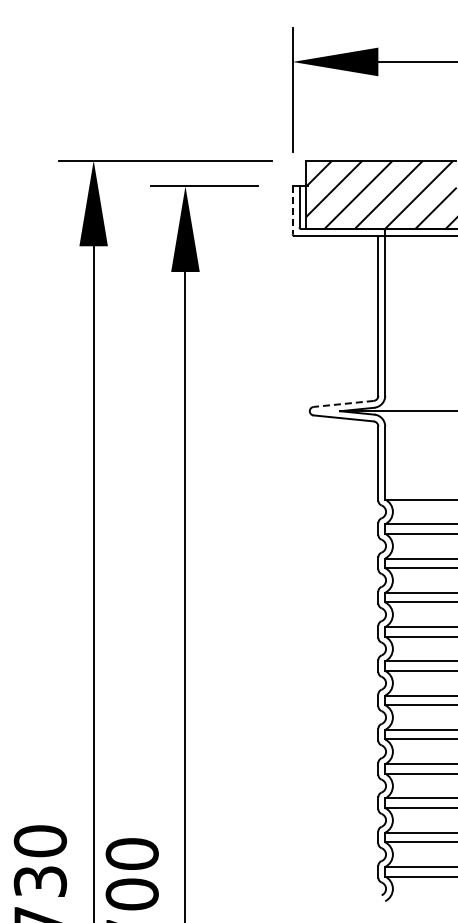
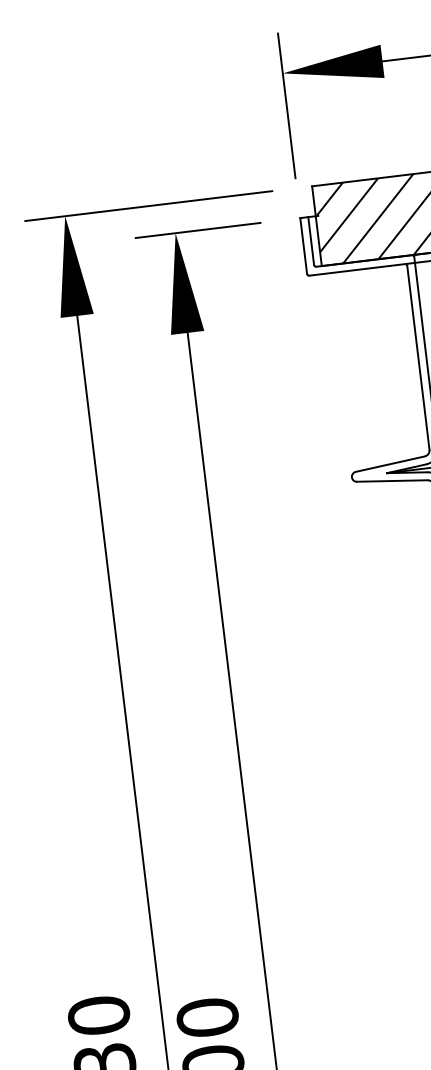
line: (292, 210) -> (303, 246), dashed -> solid
line: (343, 403) -> (390, 463), dashed -> solid

